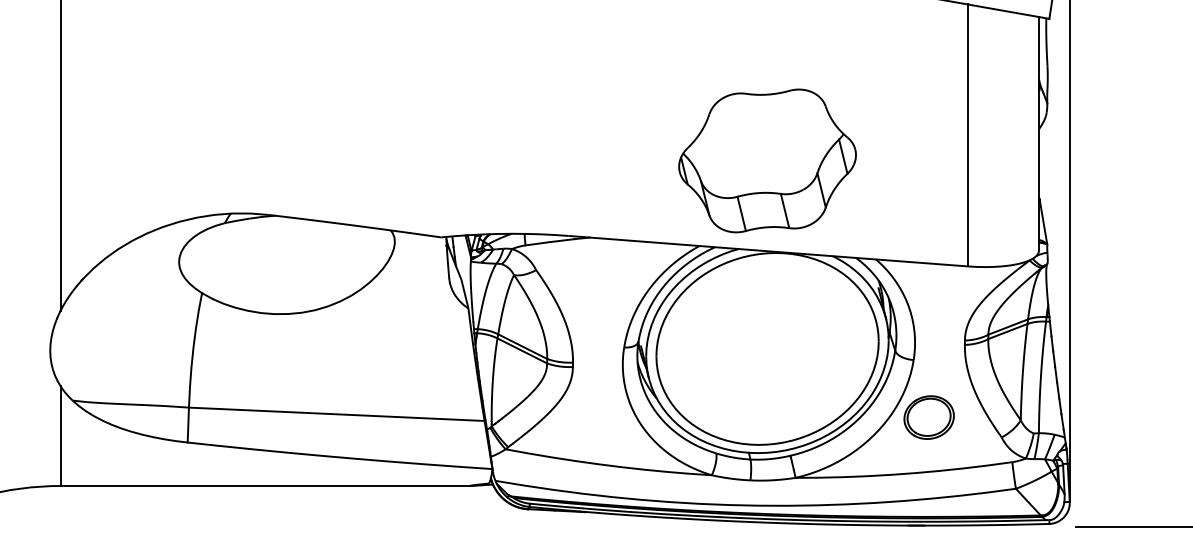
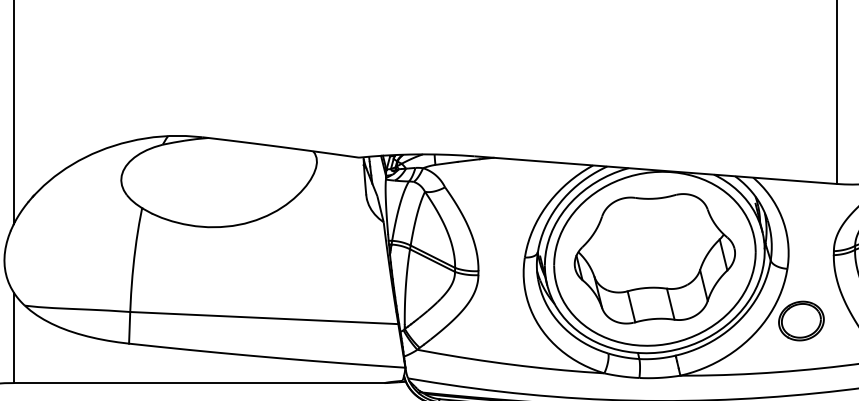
part: (767, 160) -> (654, 258), moved

